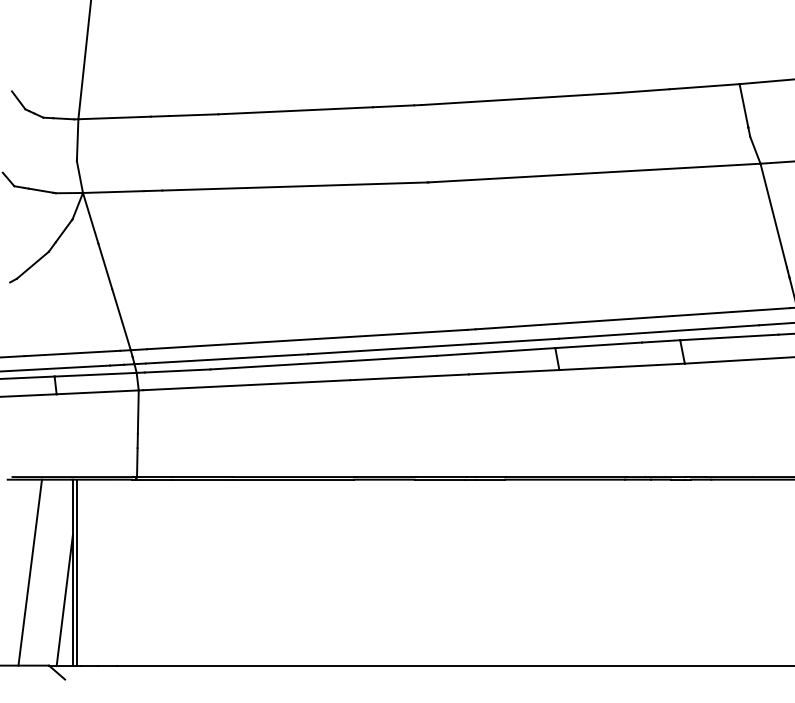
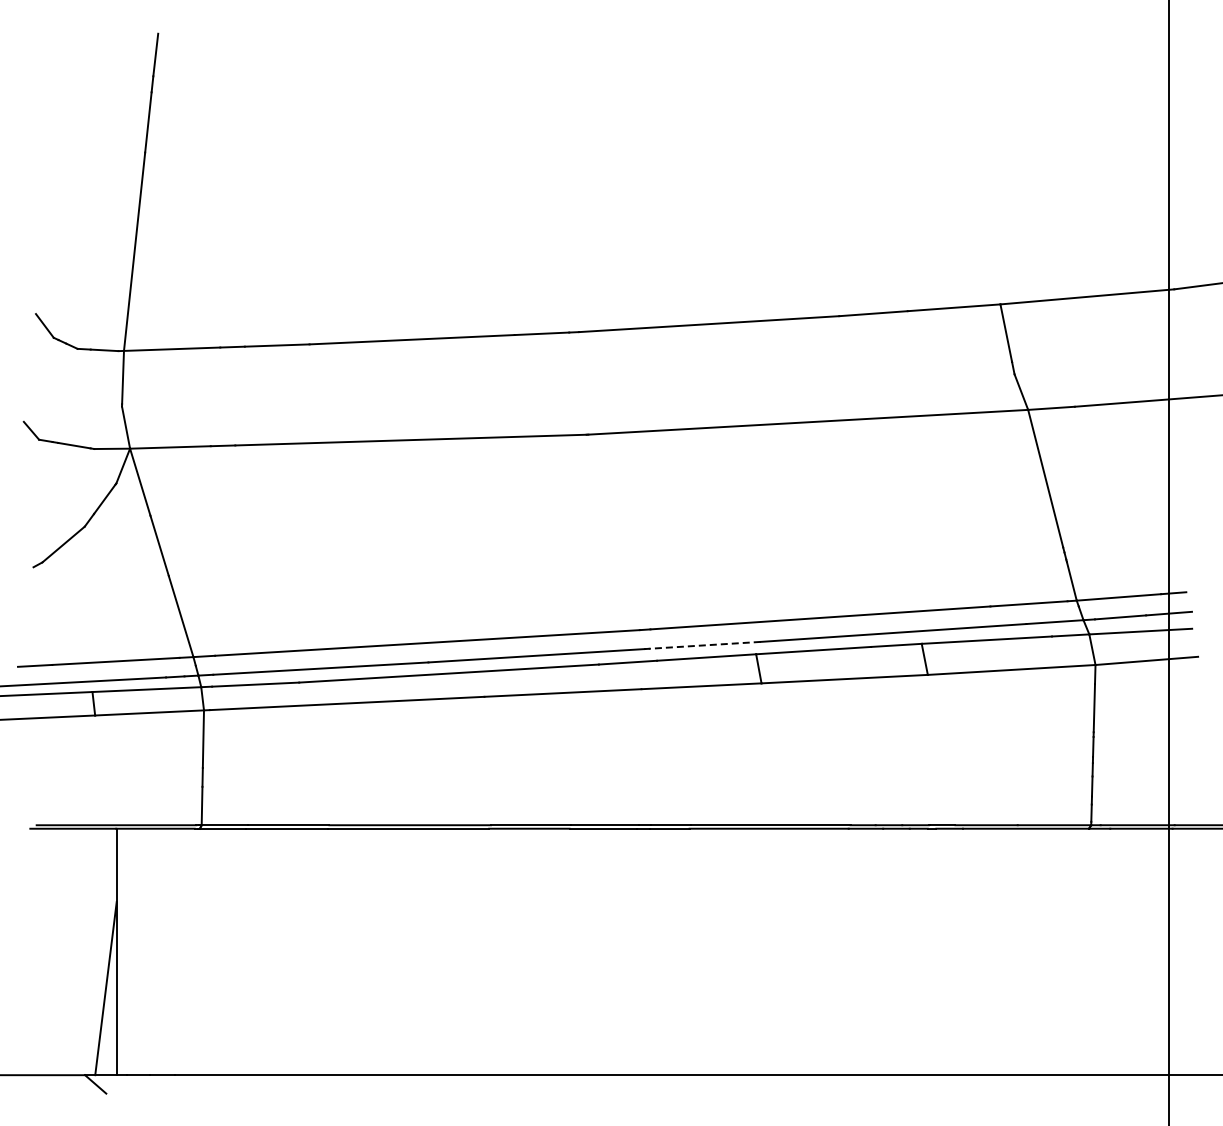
line: (516, 341) -> (704, 645), solid -> dashed
line: (29, 572) -> (59, 951), removed
line: (77, 572) -> (122, 951), removed

